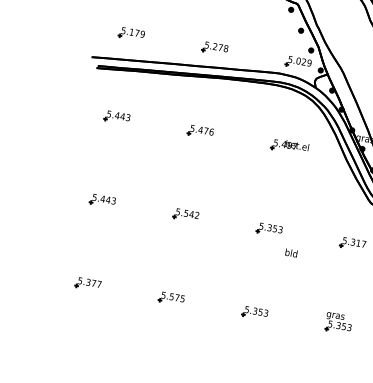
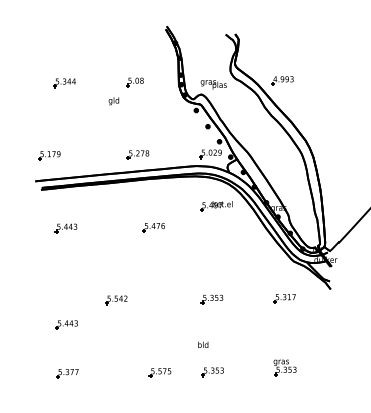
part: (131, 33) -> (49, 155), moved
part: (200, 131) -> (153, 227), moved
part: (289, 146) -> (216, 206), moved
part: (102, 200) -> (66, 324), moved
part: (186, 215) -> (116, 300), moved
text: (291, 252) -> (203, 344), moved
part: (170, 298) -> (159, 372), moved

